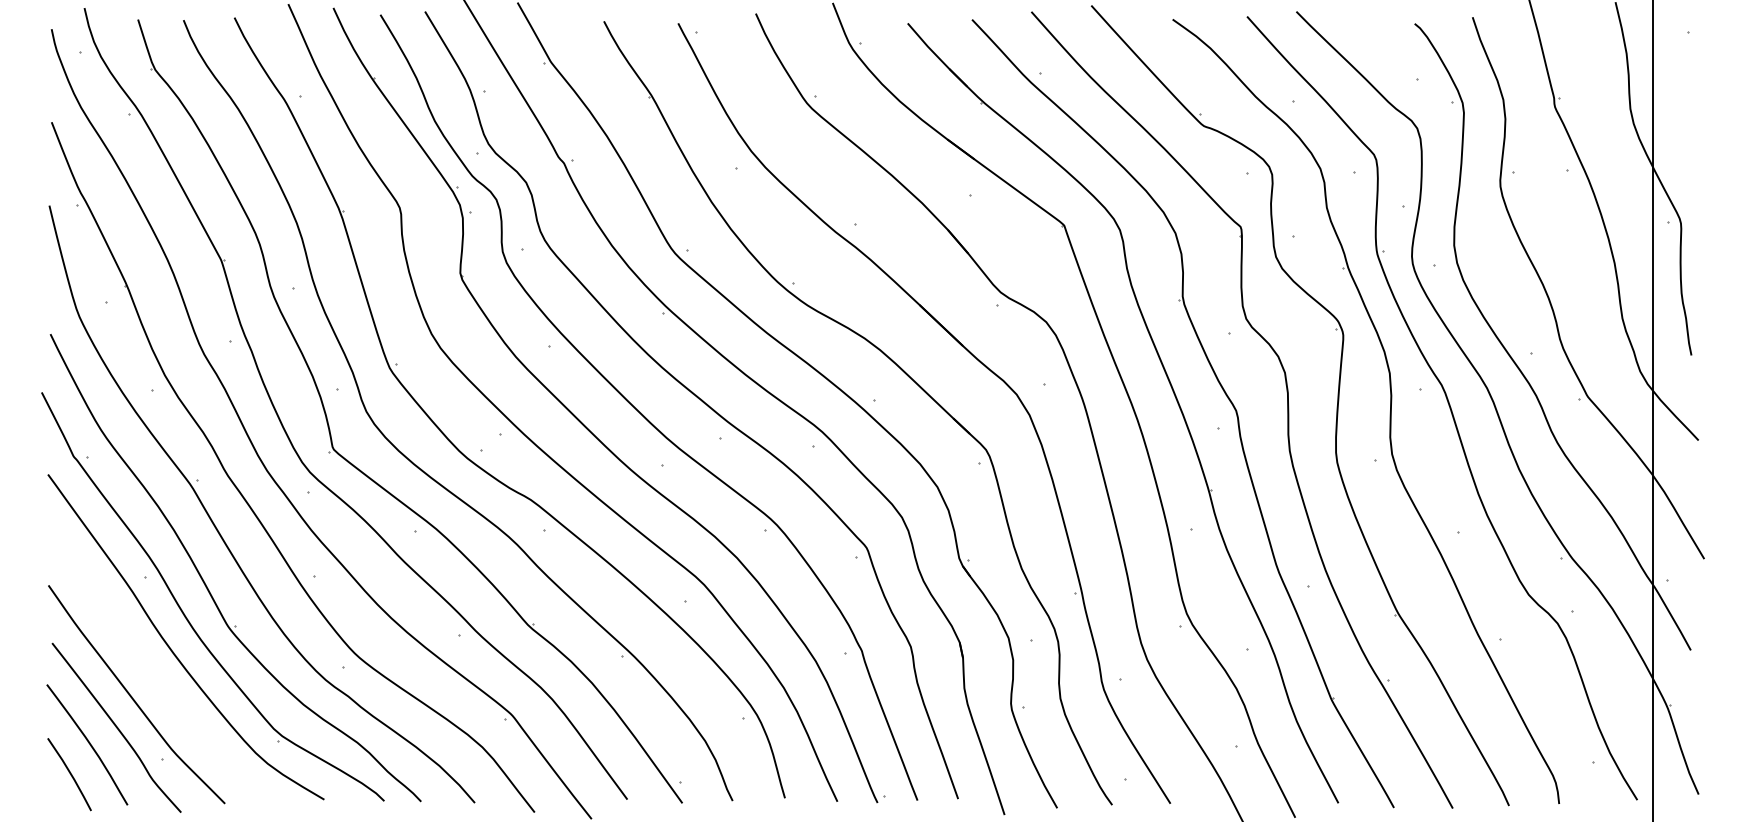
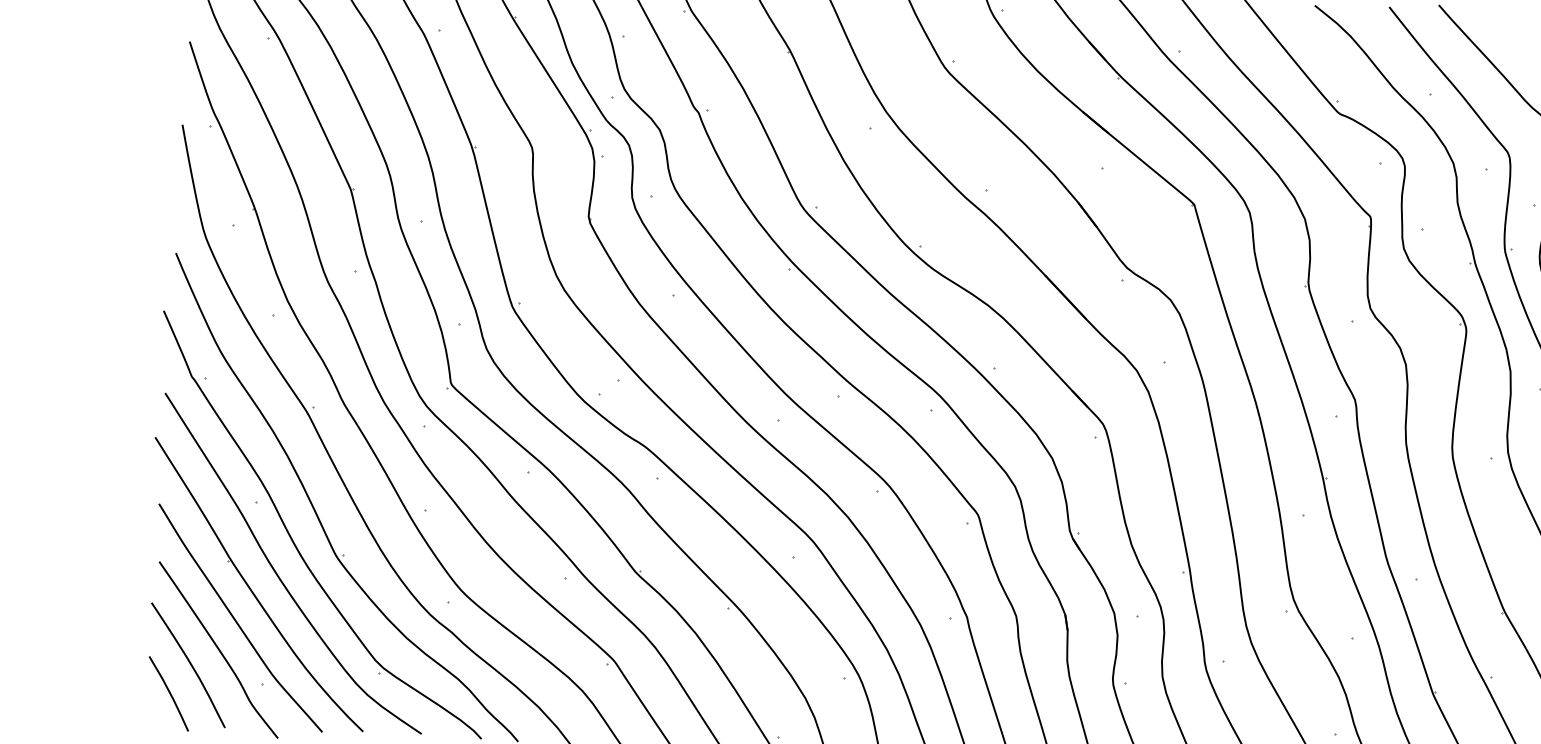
part: (146, 665) -> (252, 589), added

